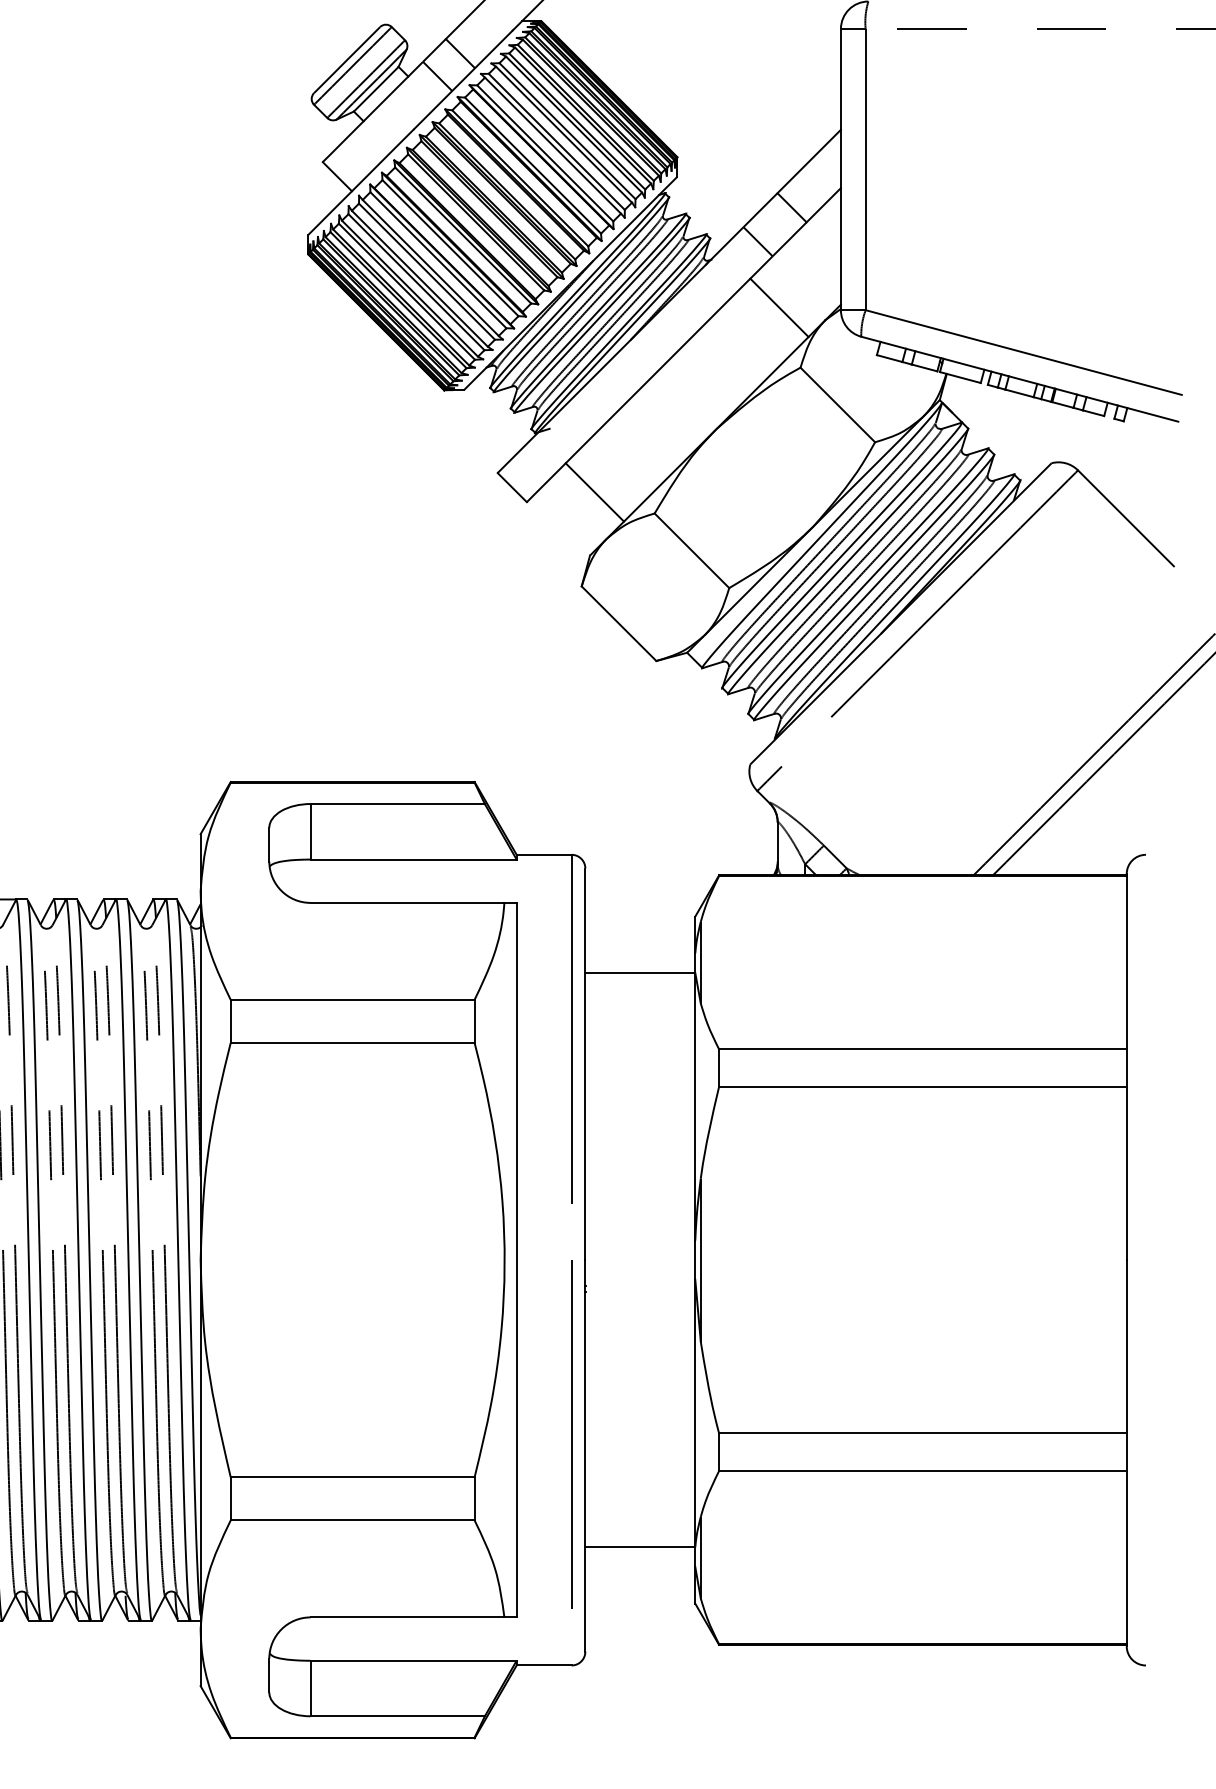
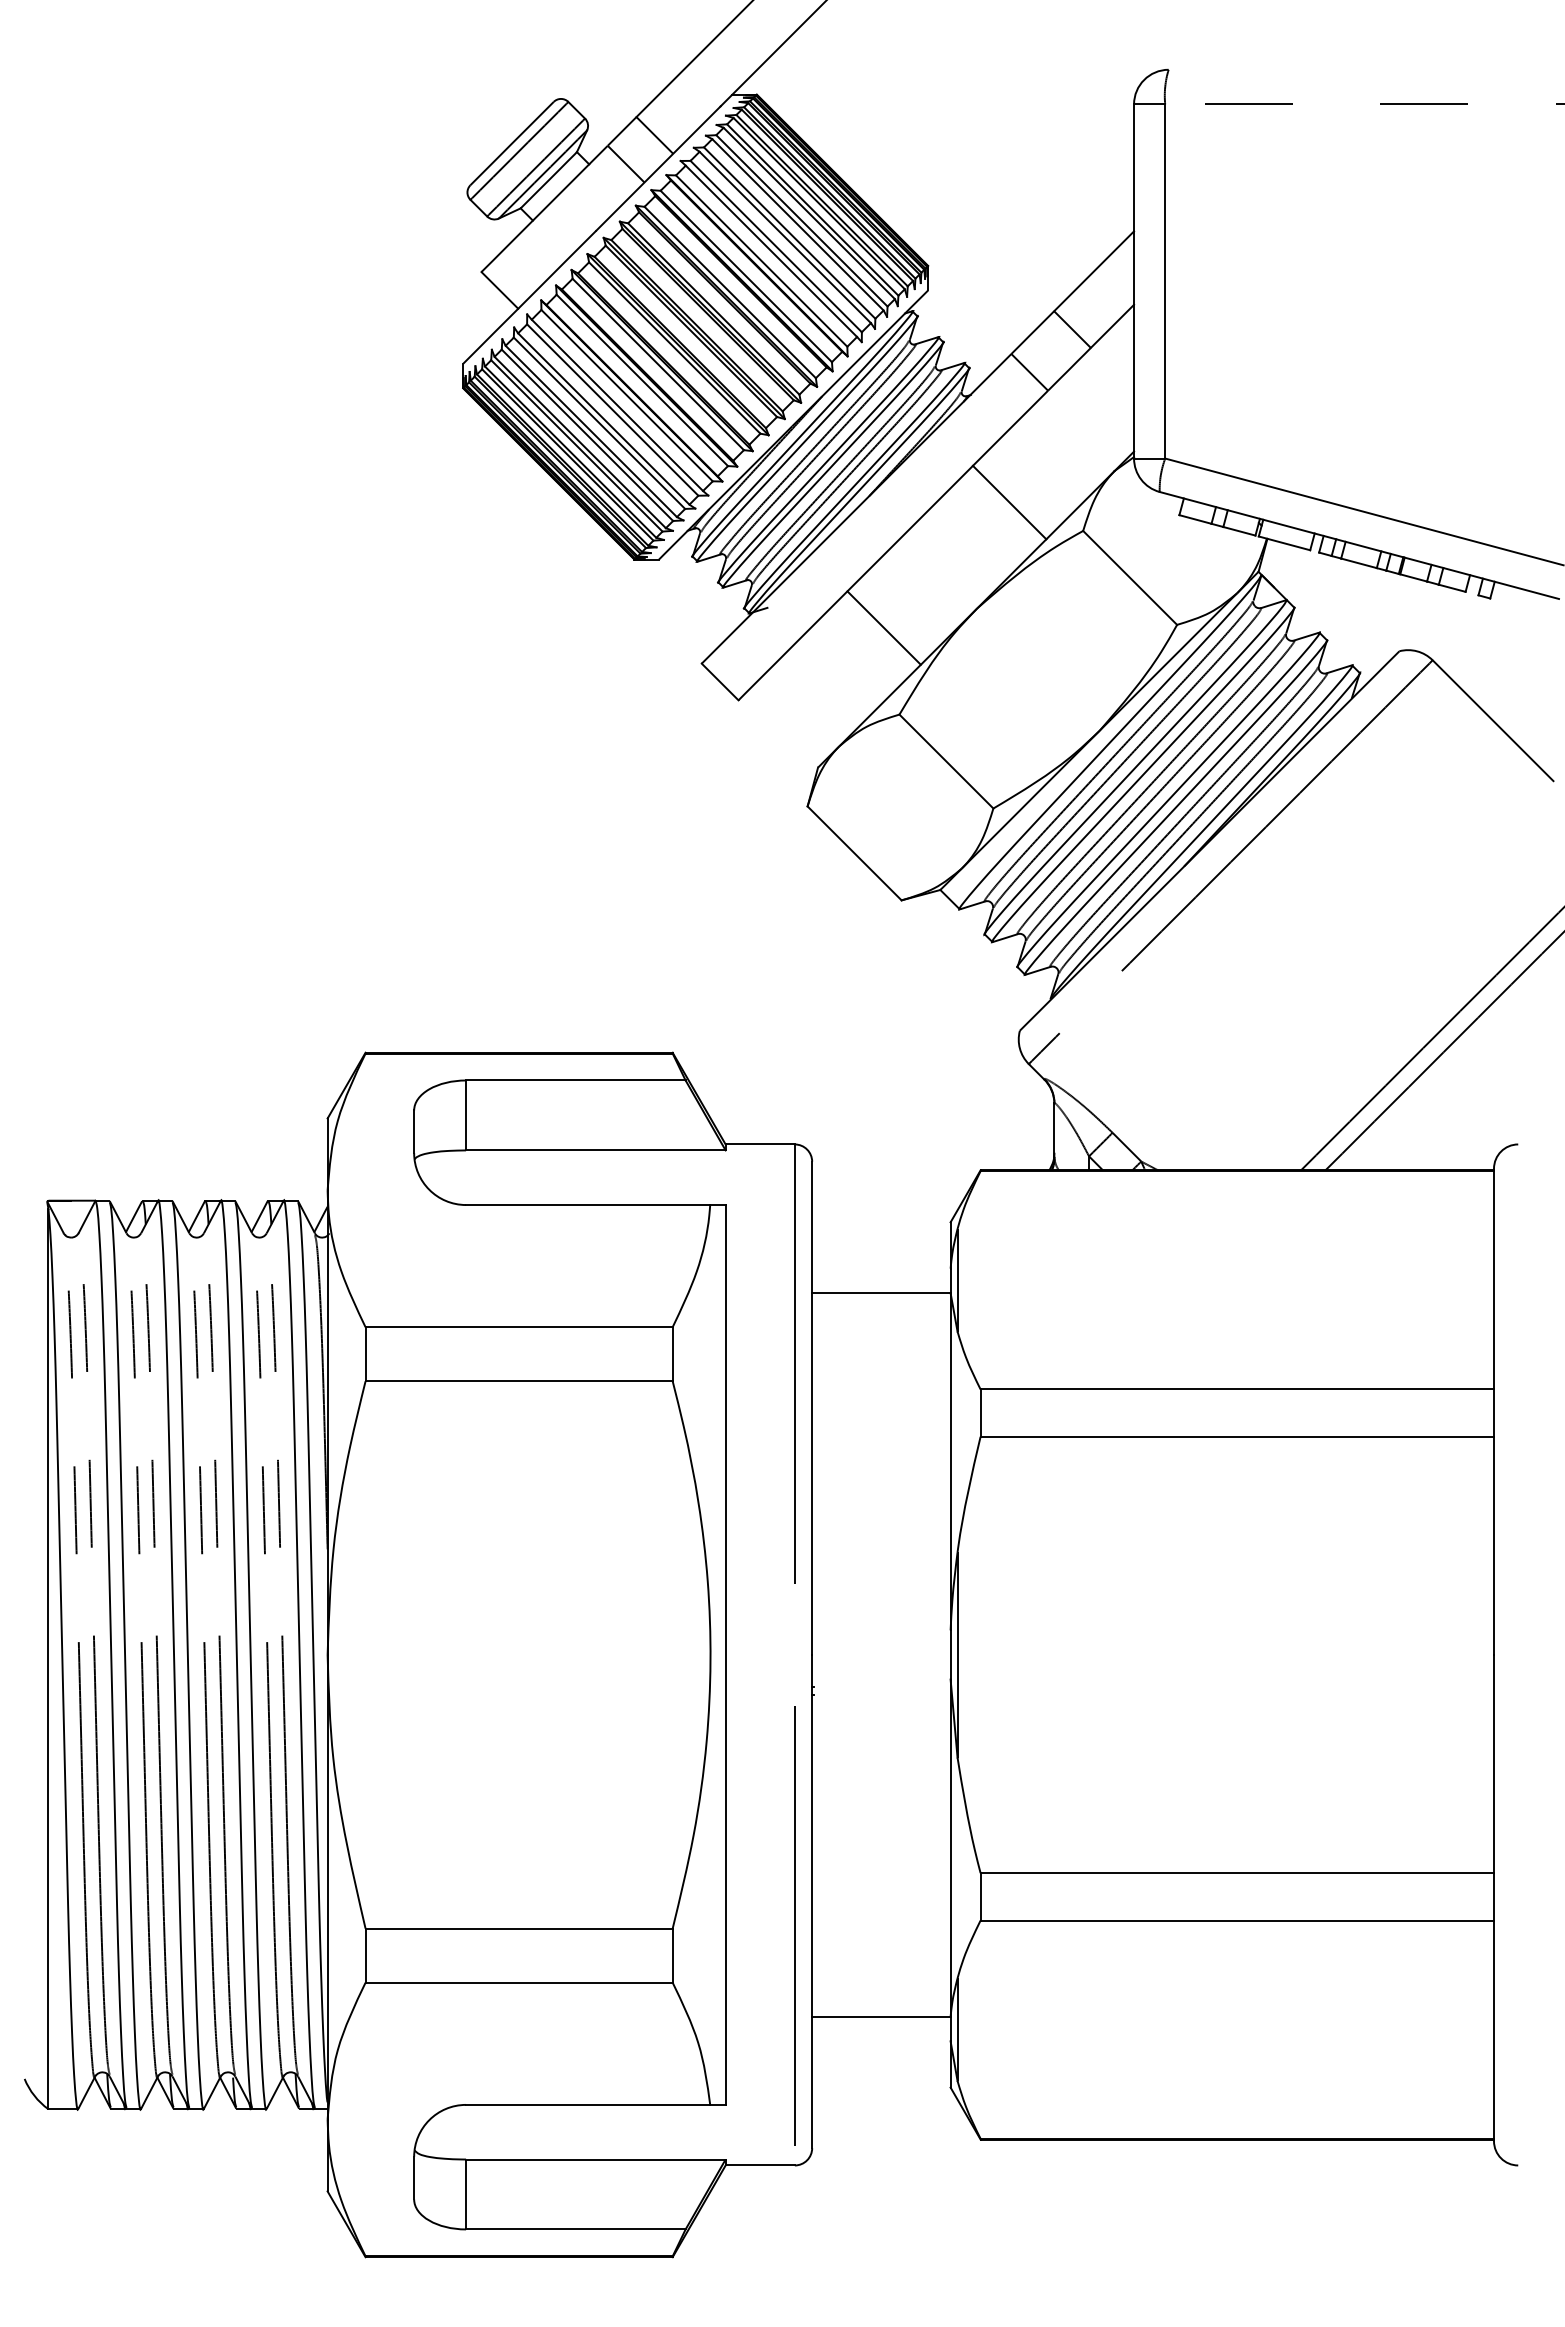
line: (779, 307) -> (1009, 502), moved
line: (594, 491) -> (883, 627), moved
line: (571, 1434) -> (794, 1925), moved

